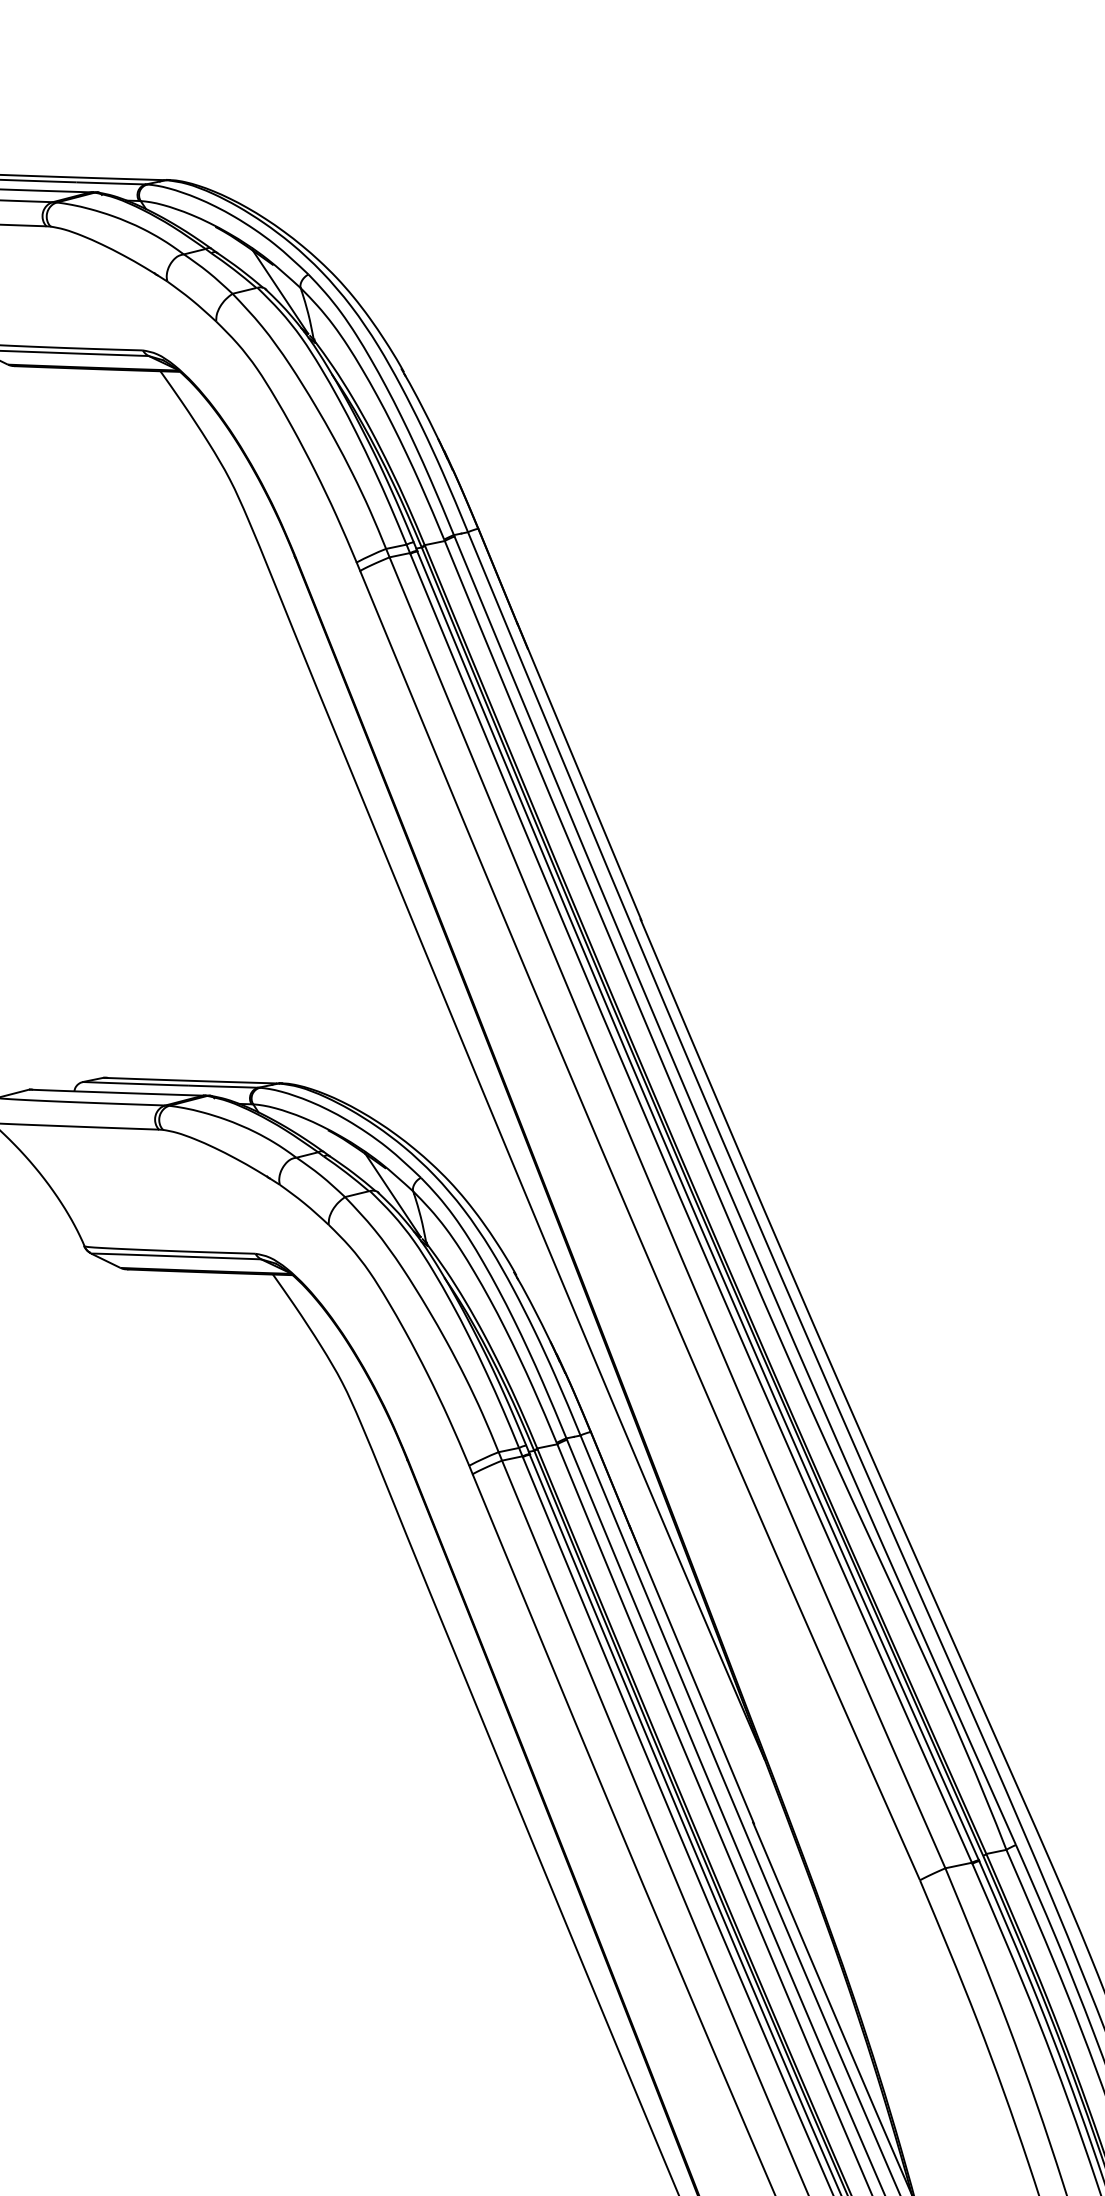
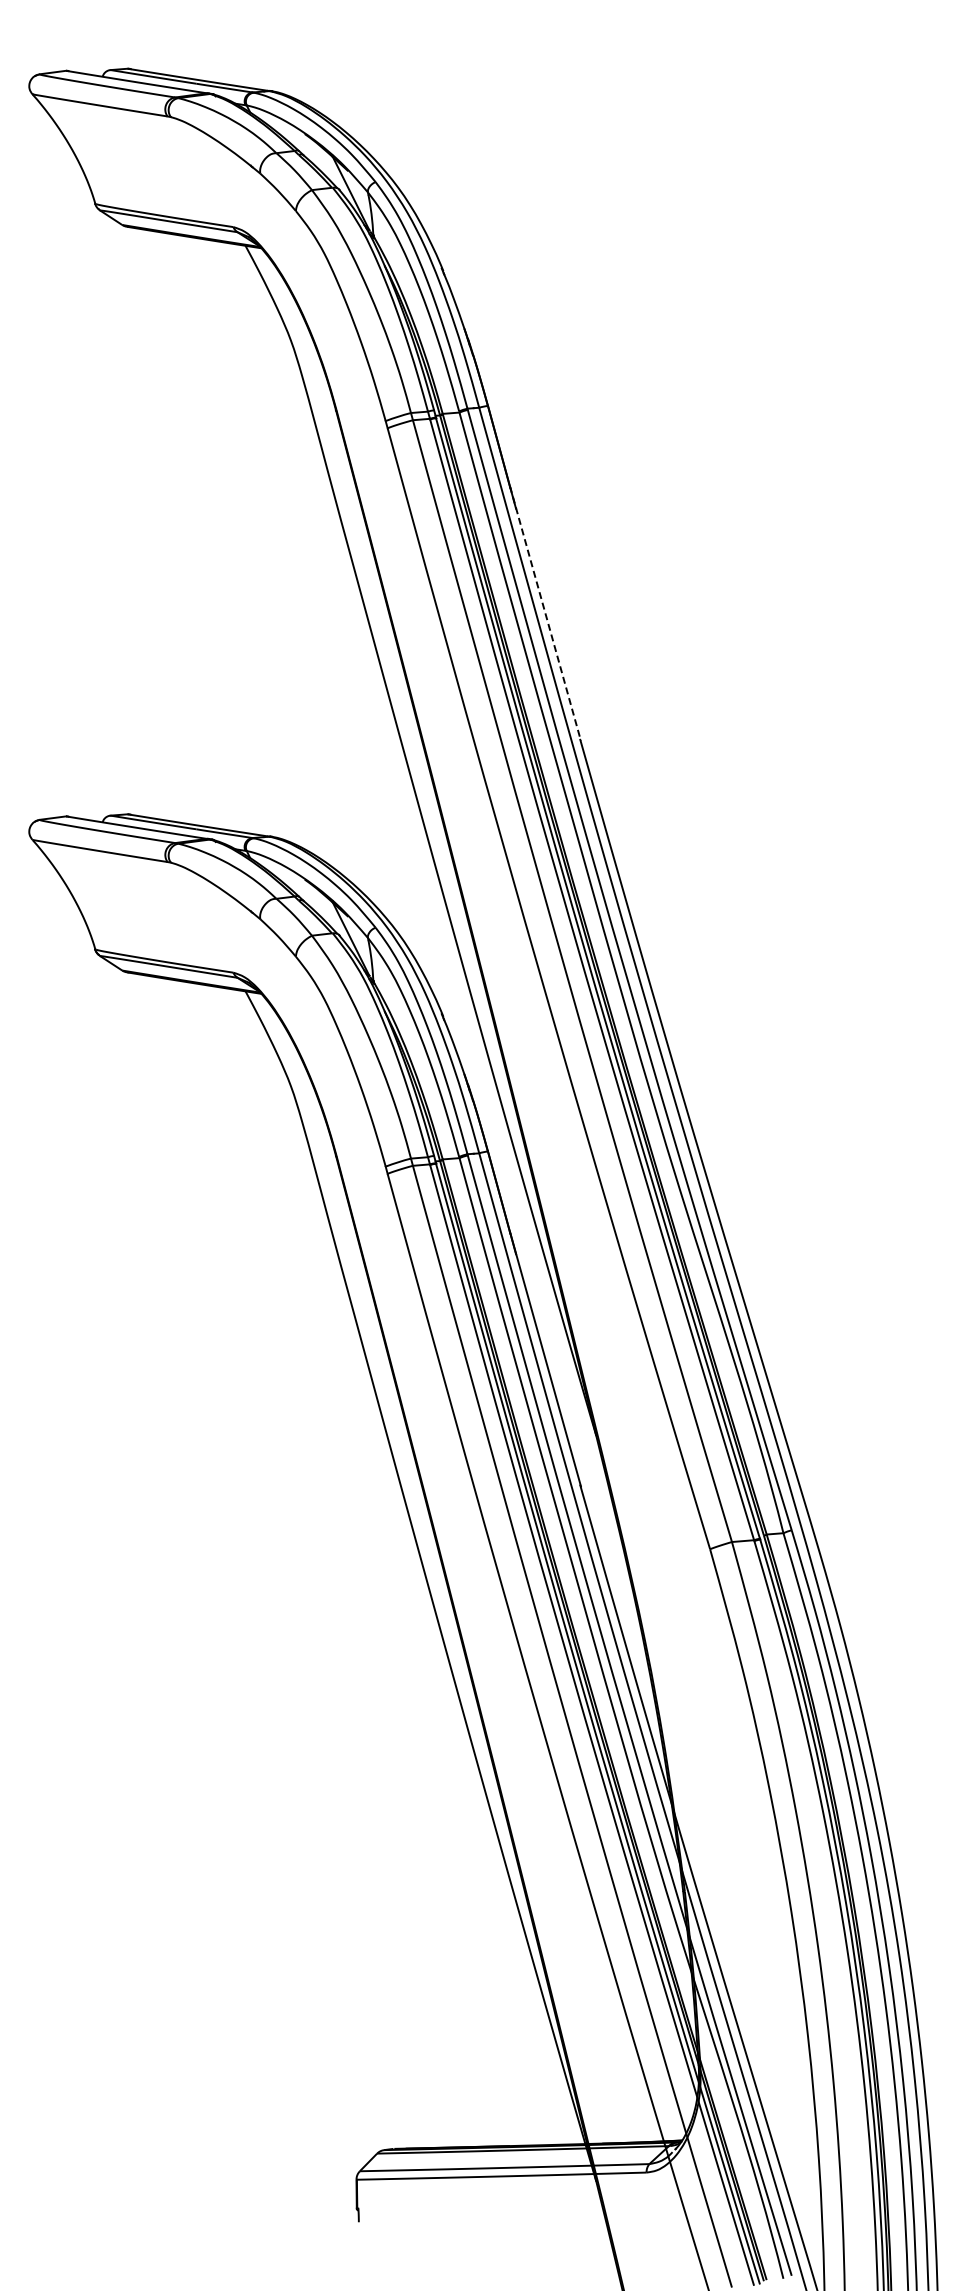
line: (579, 772) -> (545, 614), solid -> dashed

